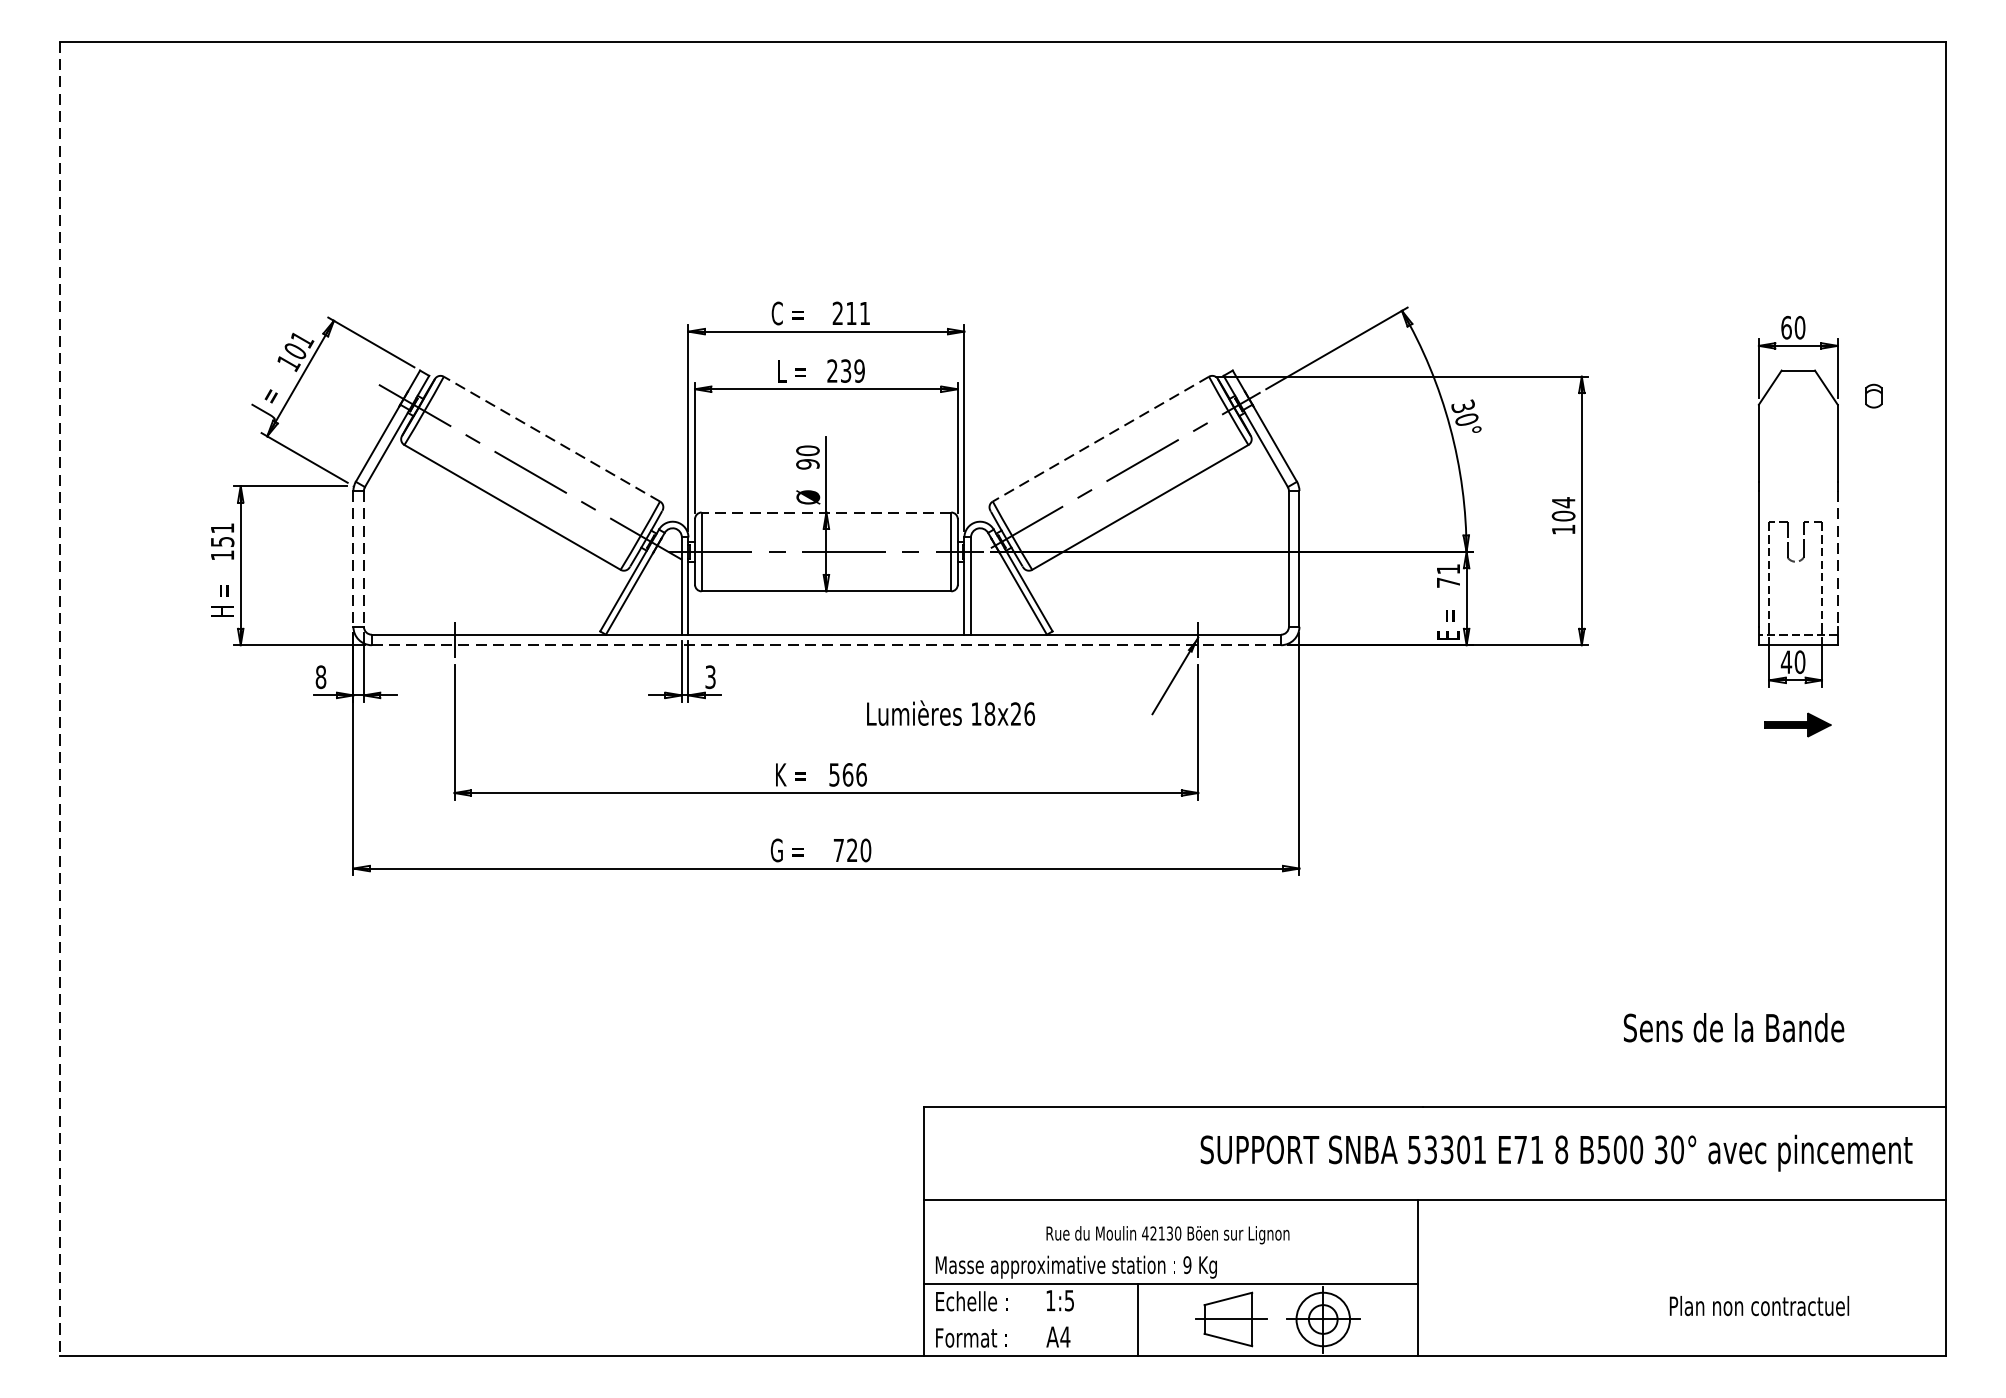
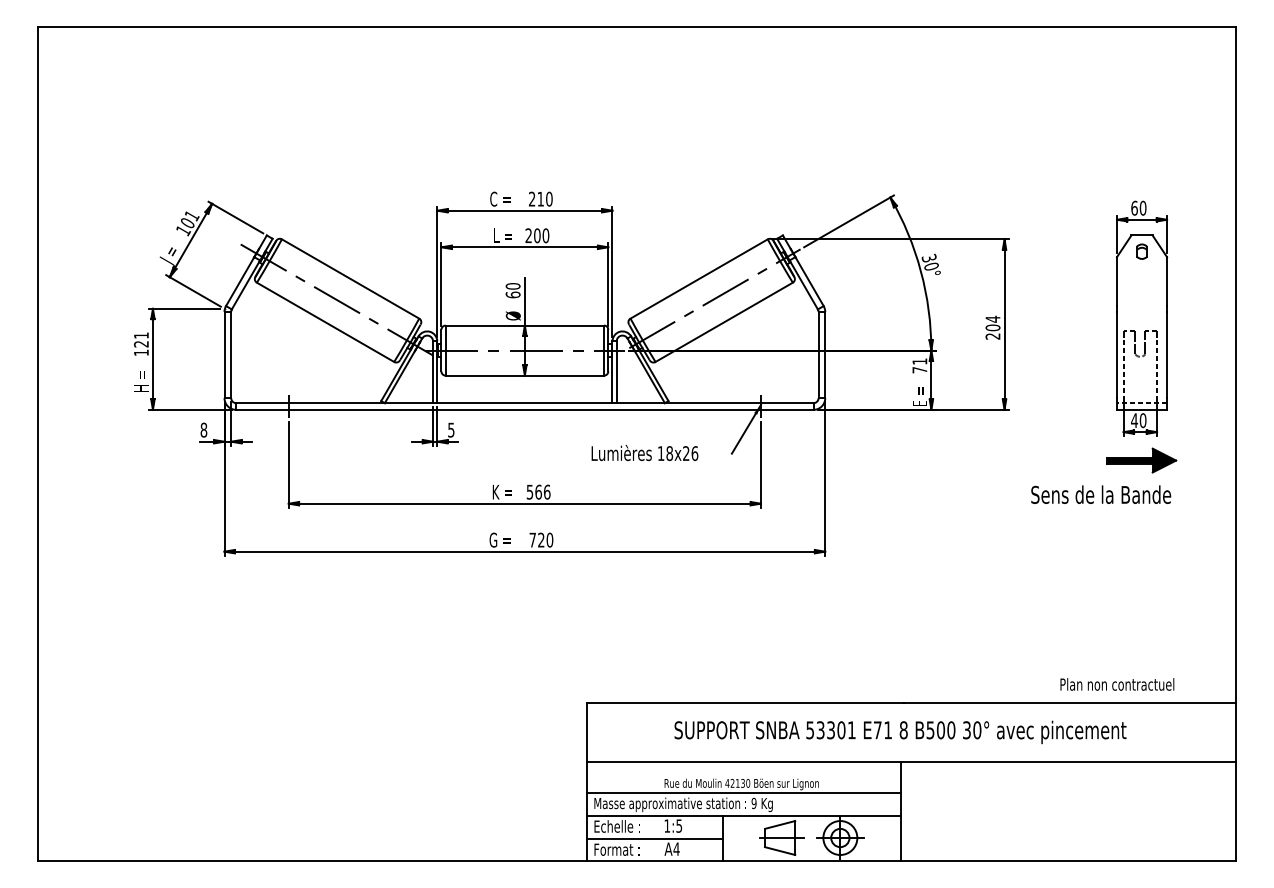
text: (865, 312) -> (549, 198), 211 -> 210
text: (852, 370) -> (541, 235), 239 -> 200
part: (1873, 395) -> (1141, 251), moved
line: (551, 438) -> (350, 278), dashed -> solid
line: (1099, 439) -> (698, 279), dashed -> solid
text: (806, 463) -> (512, 294), 90 -> 60
line: (825, 512) -> (524, 325), dashed -> solid
text: (1562, 529) -> (992, 336), 104 -> 204
text: (222, 542) -> (141, 344), 151 -> 121
line: (353, 559) -> (224, 355), dashed -> solid
line: (364, 559) -> (231, 355), dashed -> solid
line: (1838, 559) -> (1167, 355), dashed -> solid
line: (825, 644) -> (524, 409), dashed -> solid
text: (710, 676) -> (451, 429), 3 -> 5
line: (60, 699) -> (38, 444), dashed -> solid
text: (950, 713) -> (644, 453), moved
part: (1797, 724) -> (1141, 460), size x1.67
text: (1734, 1027) -> (1101, 494), moved
text: (1556, 1153) -> (900, 732), moved
line: (1170, 1247) -> (743, 792), added
text: (1759, 1306) -> (1117, 684), moved
line: (1030, 1320) -> (654, 838), added

